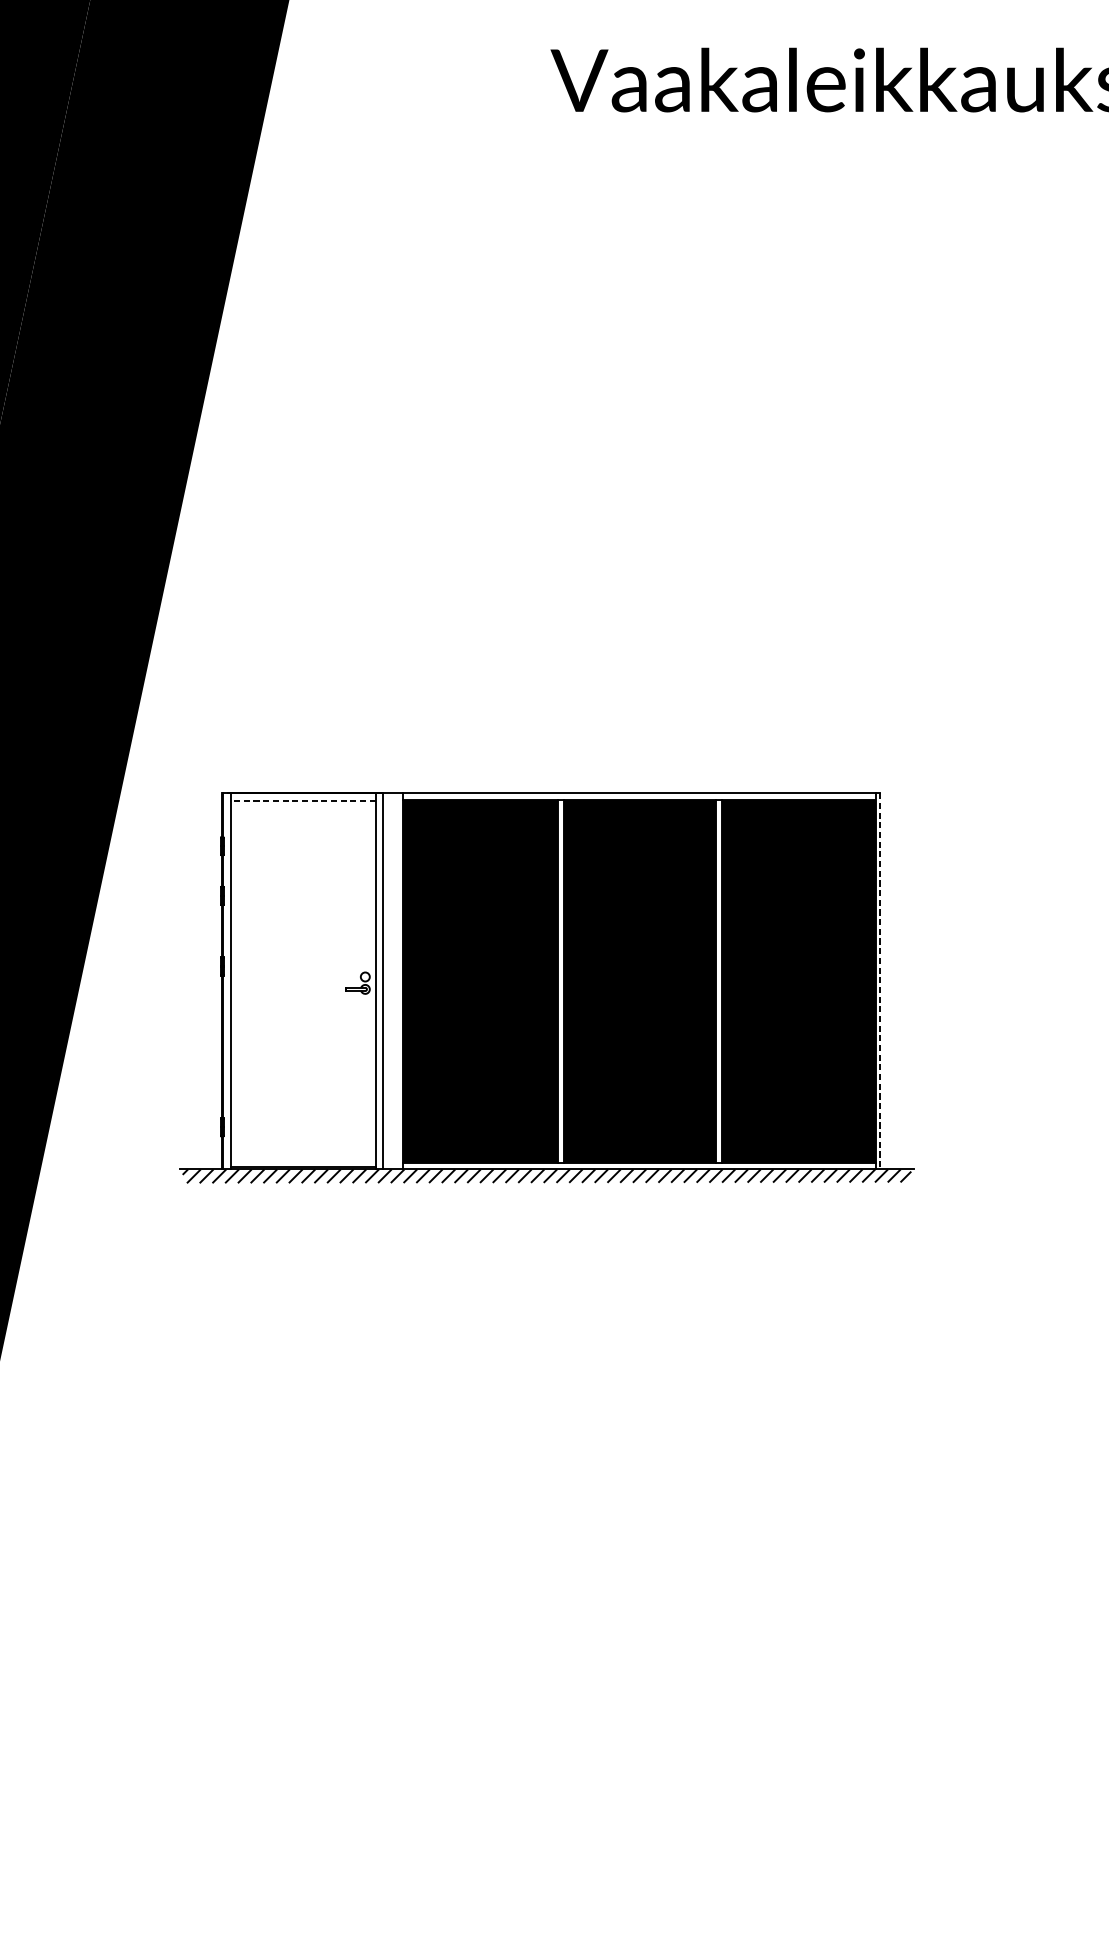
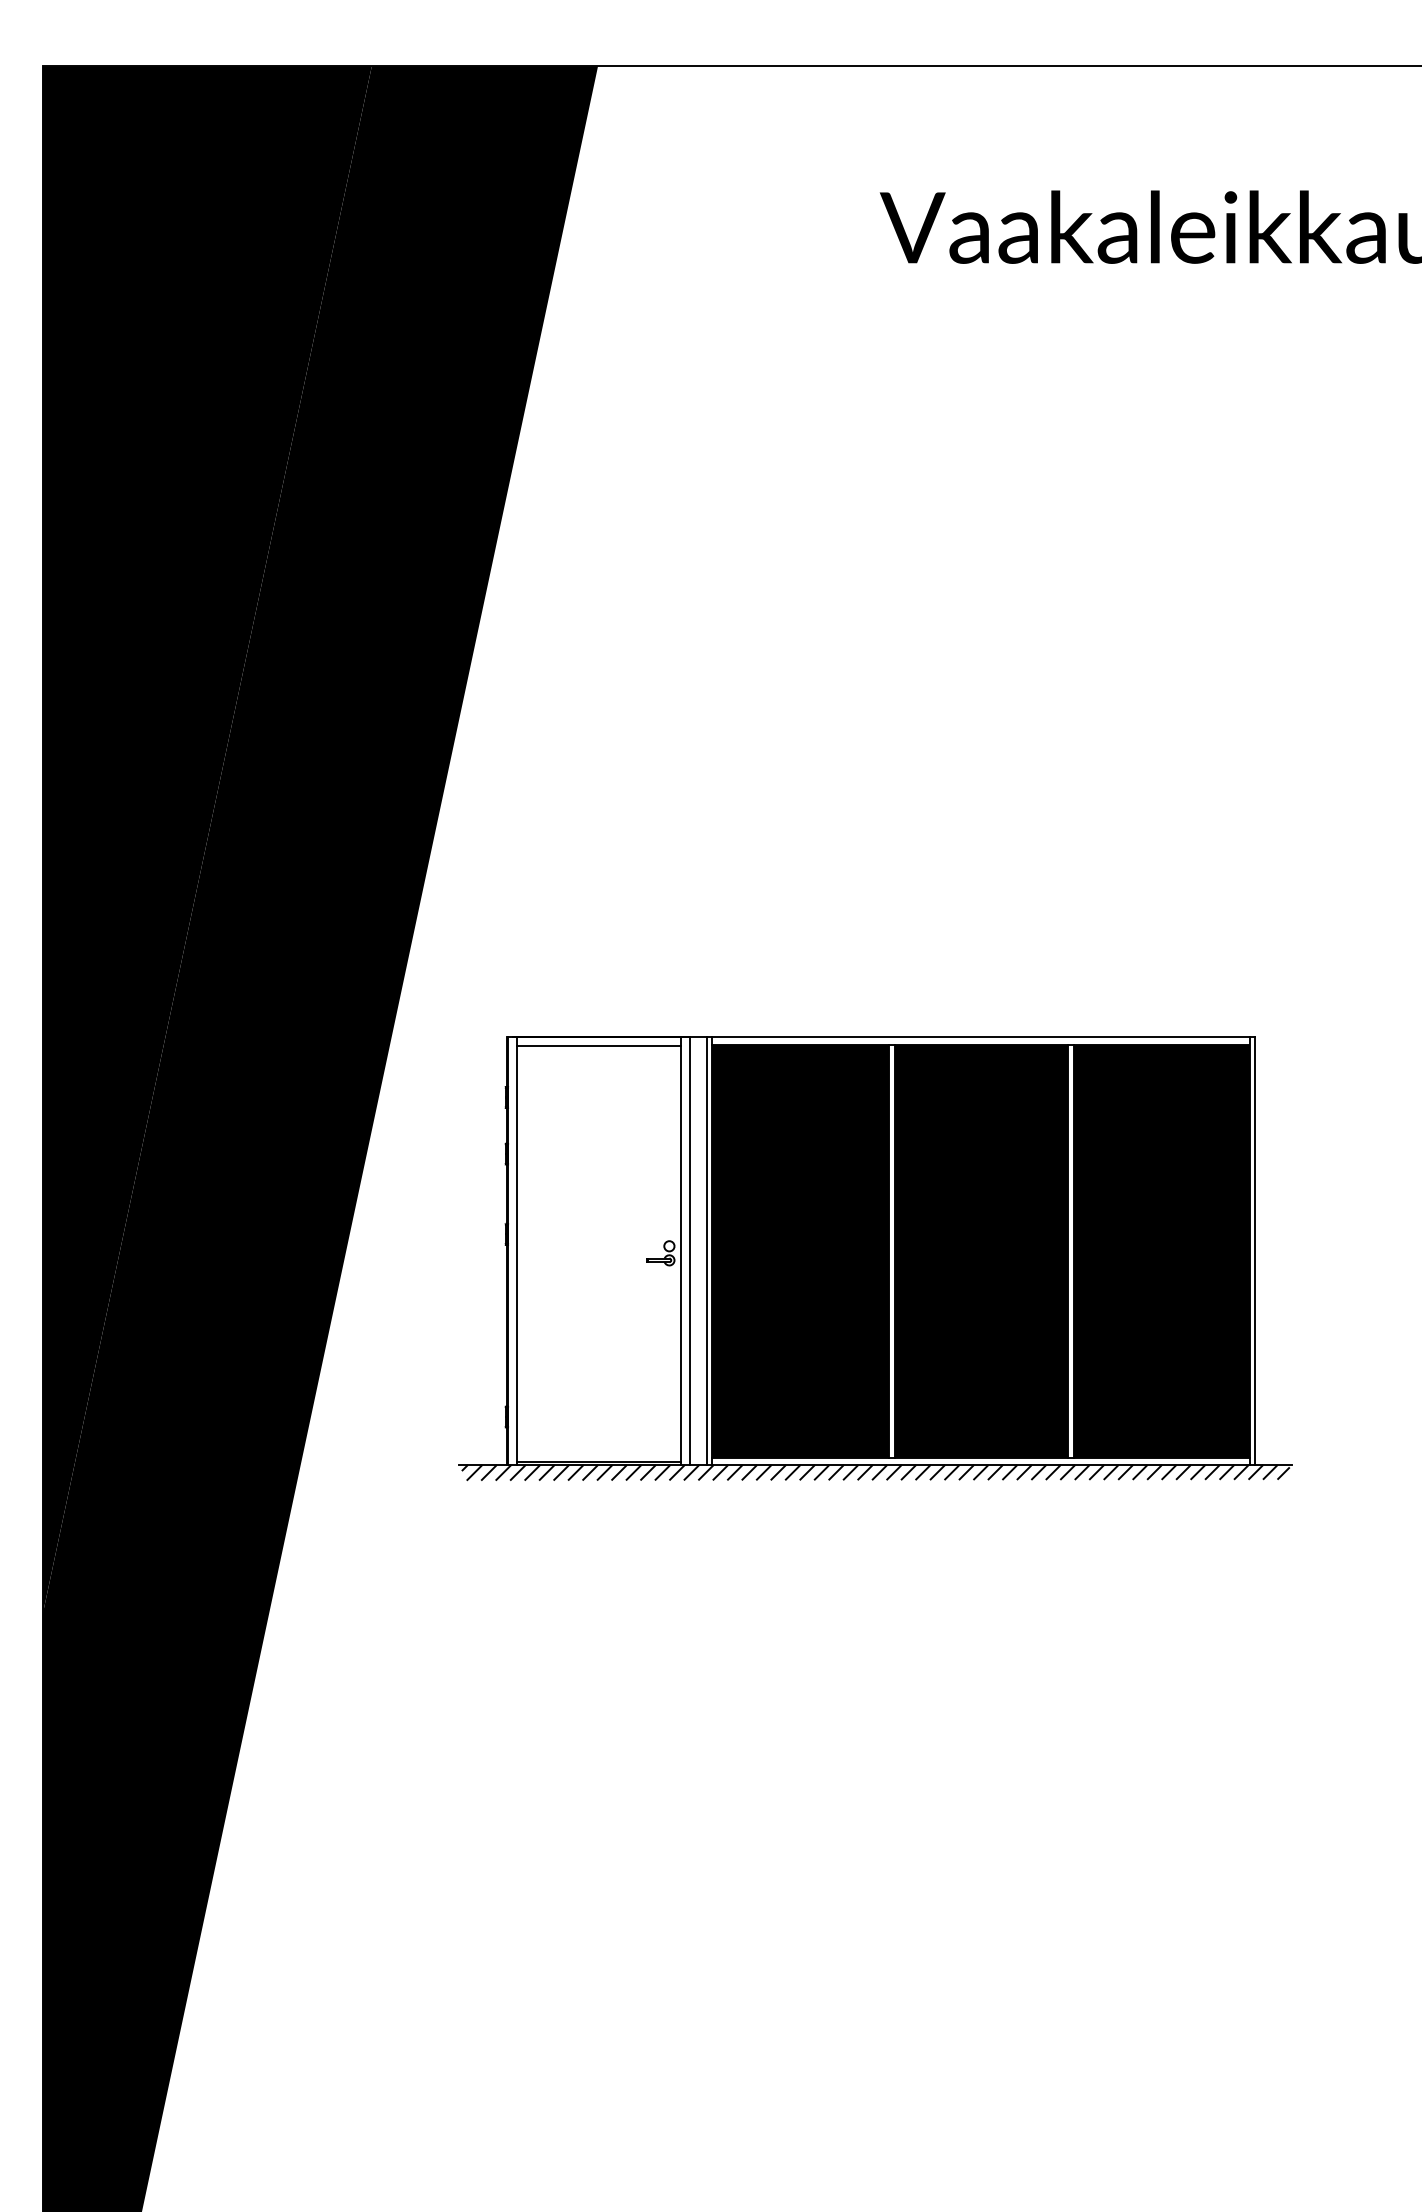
line: (302, 801) -> (598, 1046), dashed -> solid
line: (398, 980) -> (707, 1250), added
line: (880, 981) -> (1254, 1251), dashed -> solid

